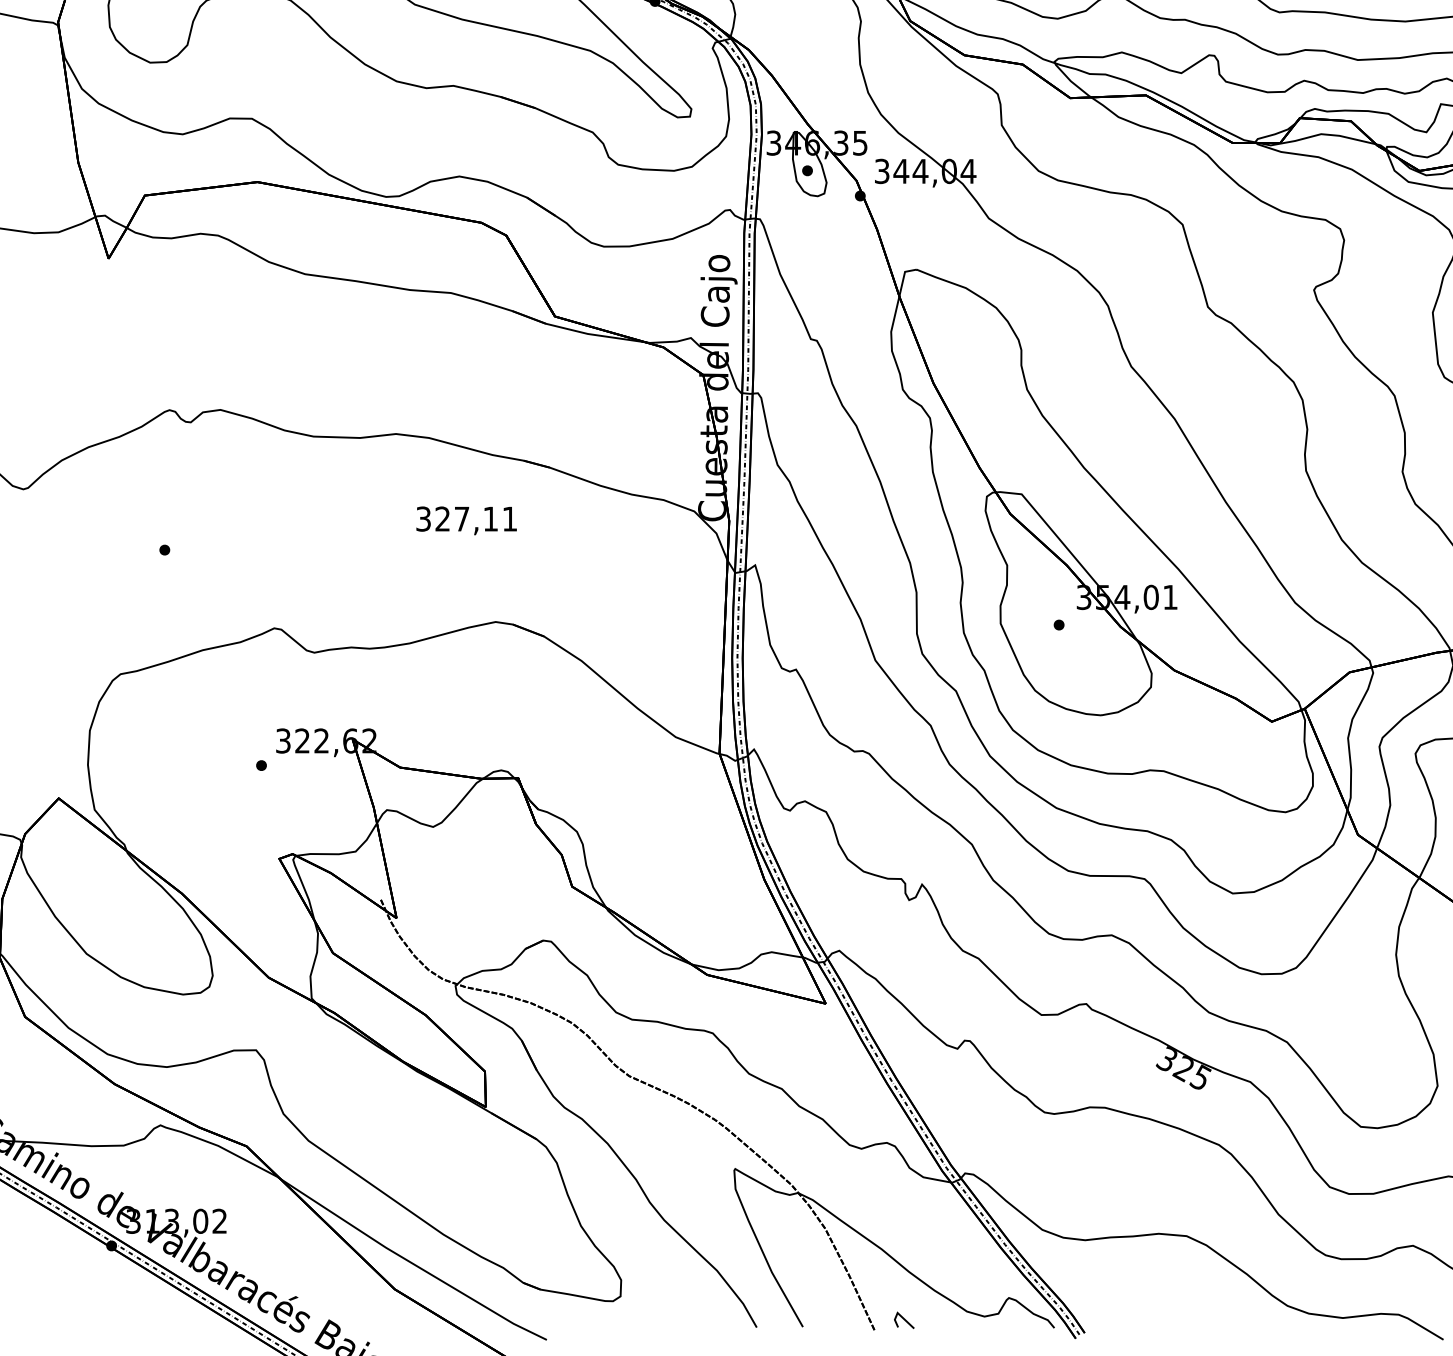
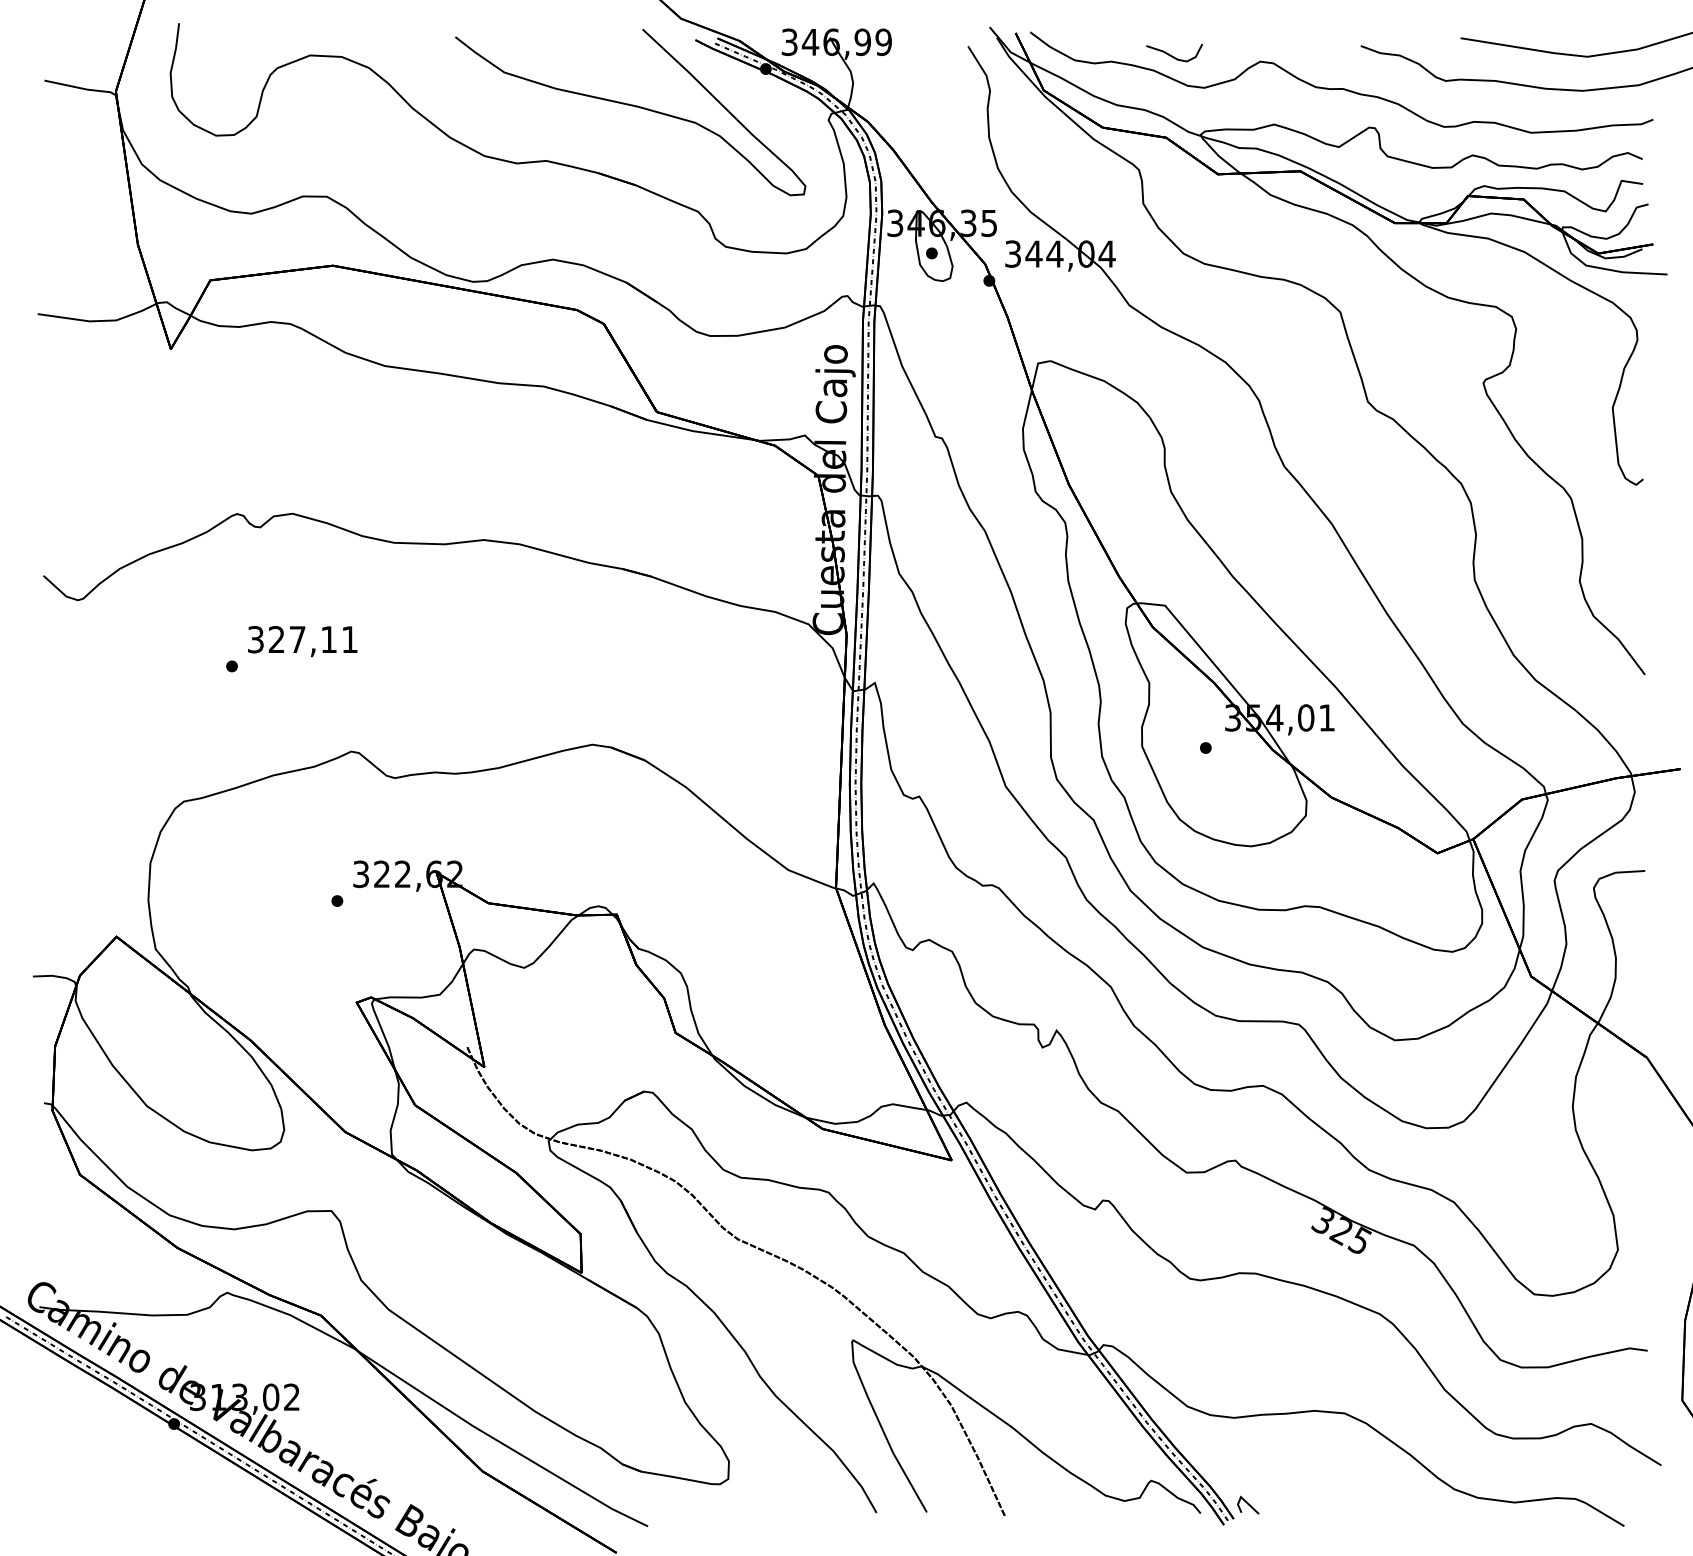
text: (466, 520) -> (302, 641), moved
line: (904, 1319) -> (1248, 1504), moved

